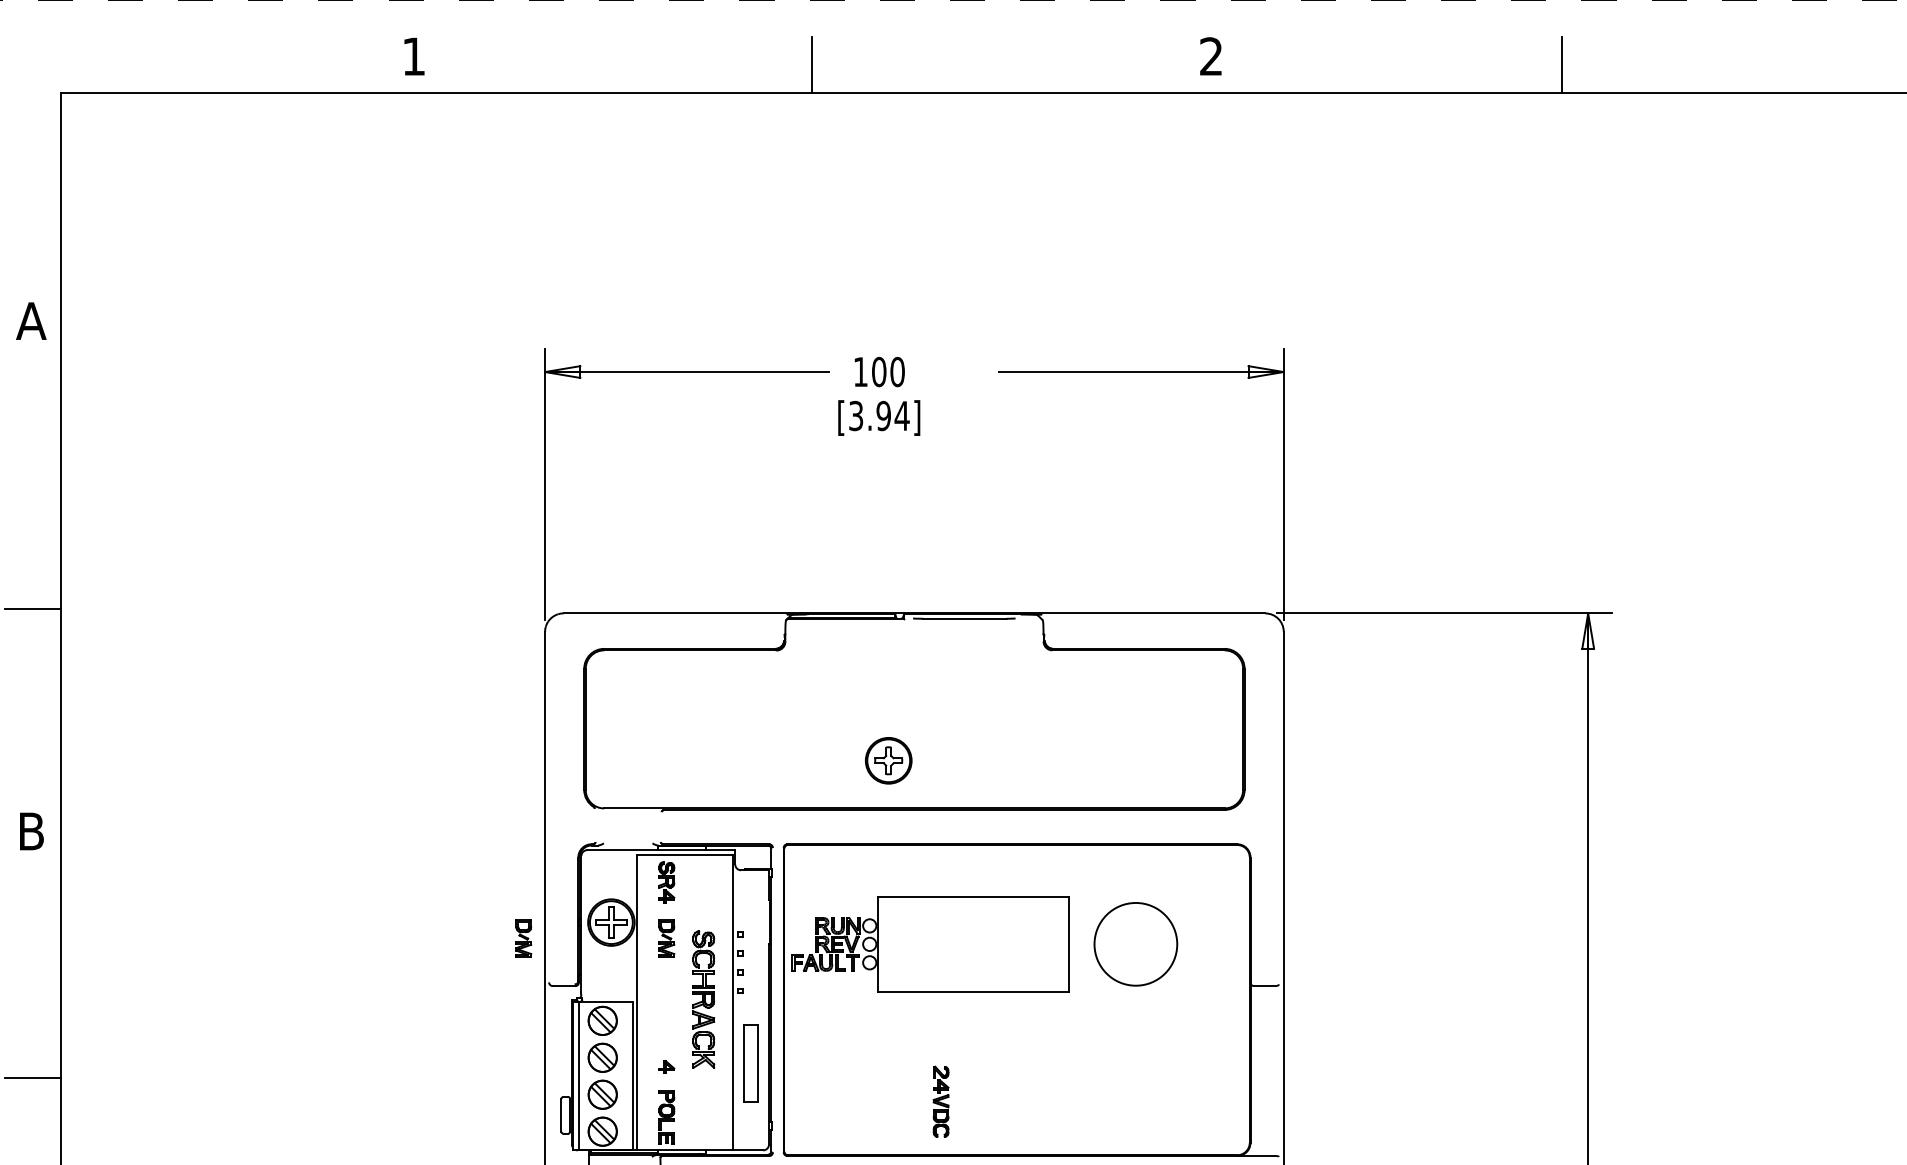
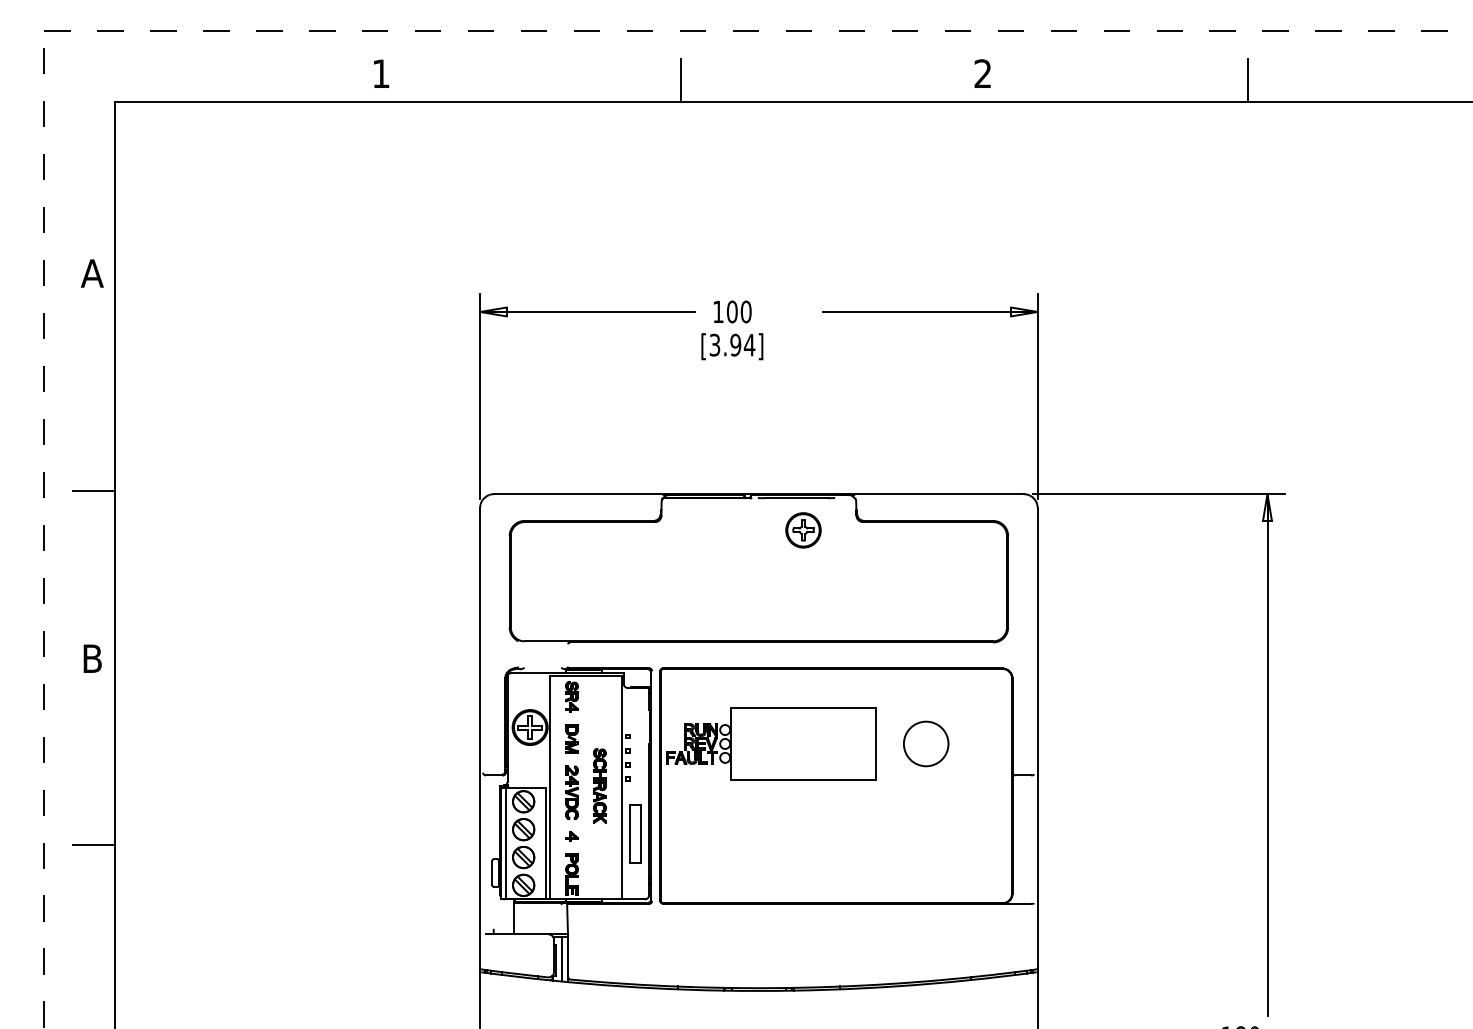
part: (888, 760) -> (803, 530), moved
part: (523, 937) -> (463, 738), removed
circle: (1136, 943) -> (926, 743), size x0.71
part: (703, 999) -> (599, 785), size x0.71
part: (940, 1101) -> (571, 792), moved

